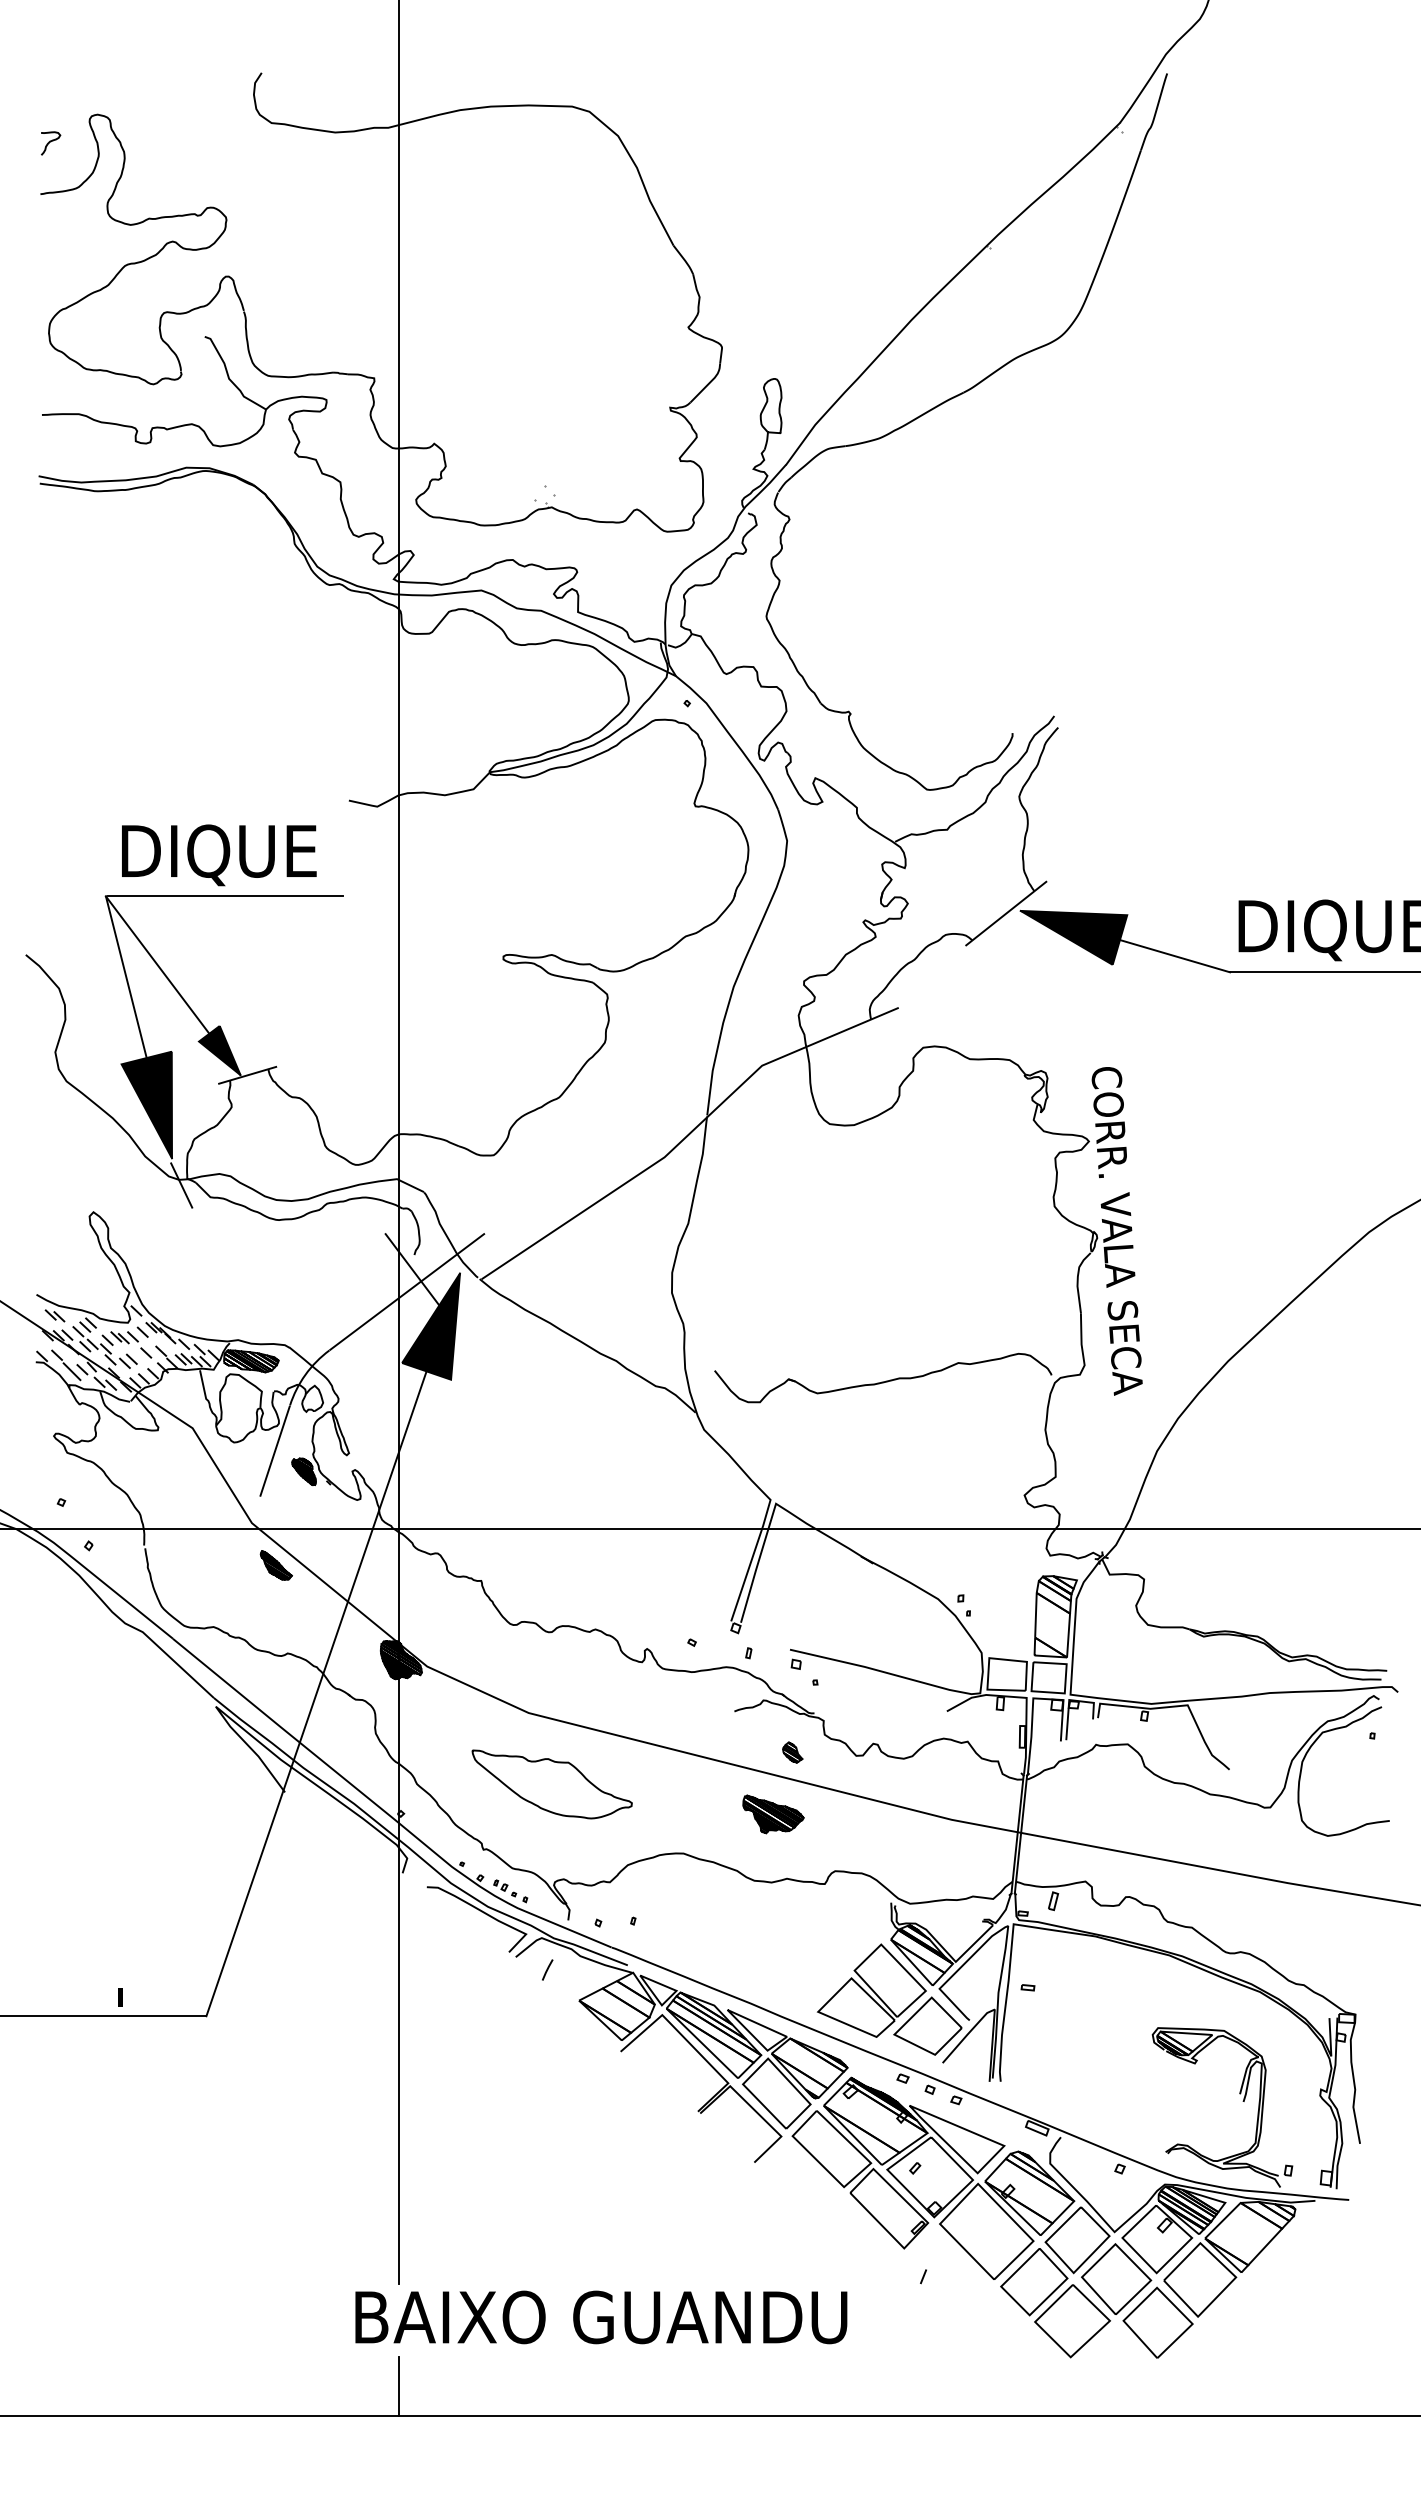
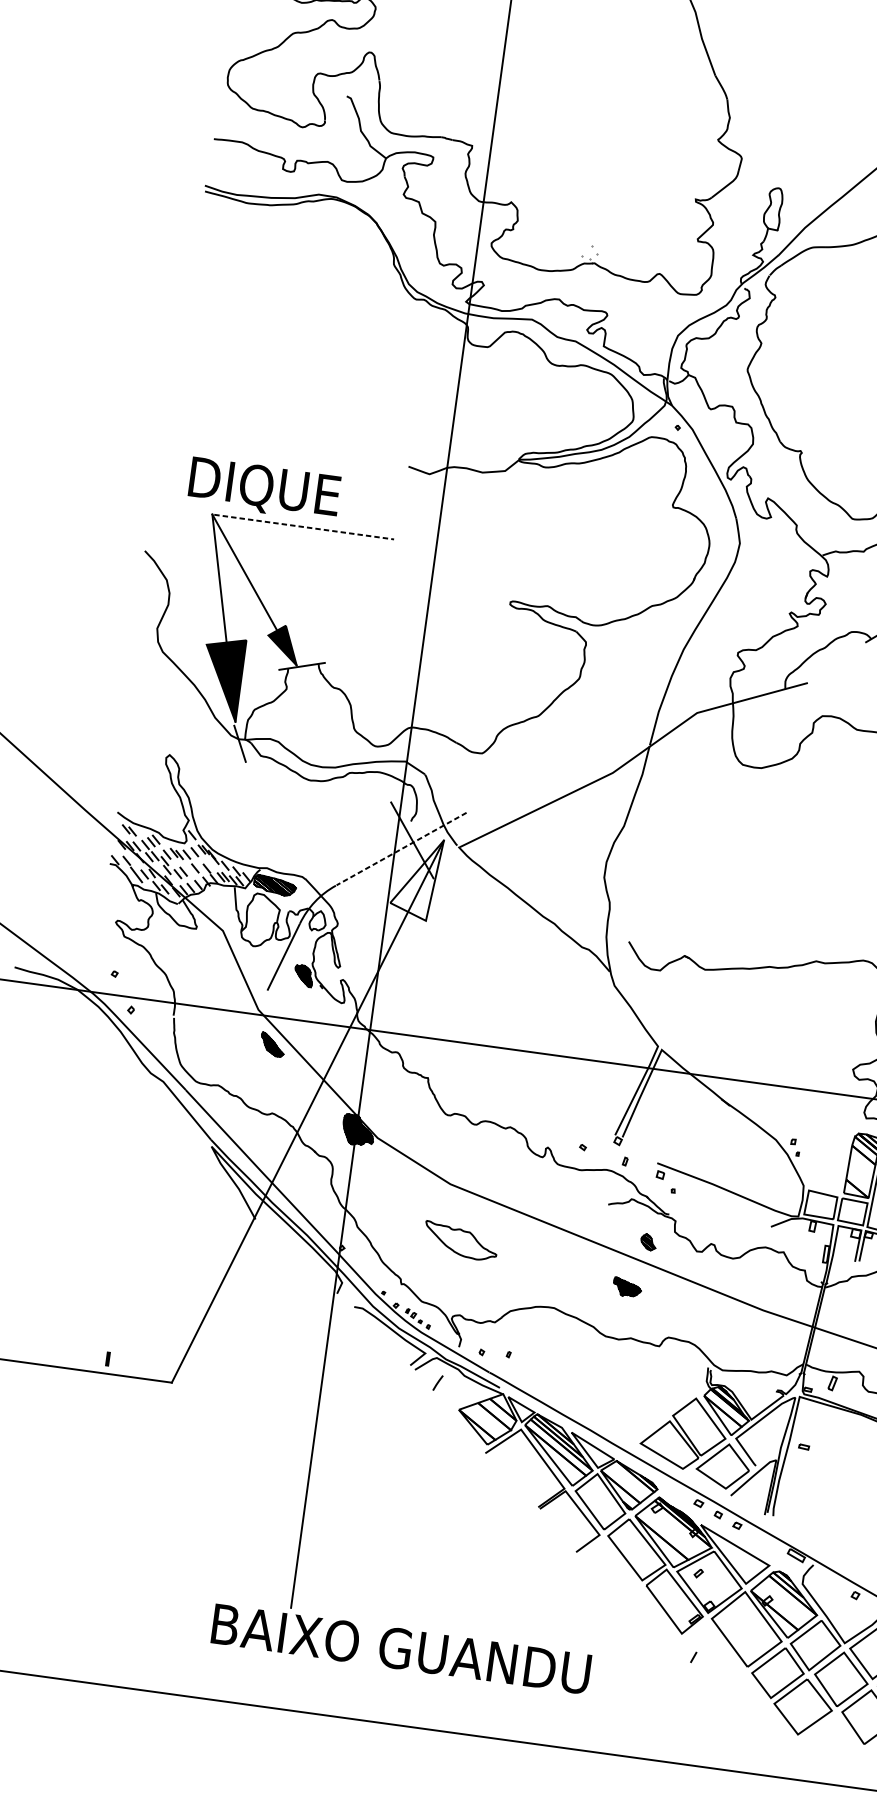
text: (219, 855) -> (264, 489), moved
line: (226, 896) -> (304, 527), solid -> dashed
line: (406, 1292) -> (401, 849), solid -> dashed
fill: (431, 1326) -> (416, 878), removed
part: (551, 1784) -> (460, 1241), size x0.6
part: (773, 1814) -> (627, 1287), size x0.6
text: (601, 2317) -> (401, 1649), moved
line: (398, 2385) -> (280, 1685), removed

